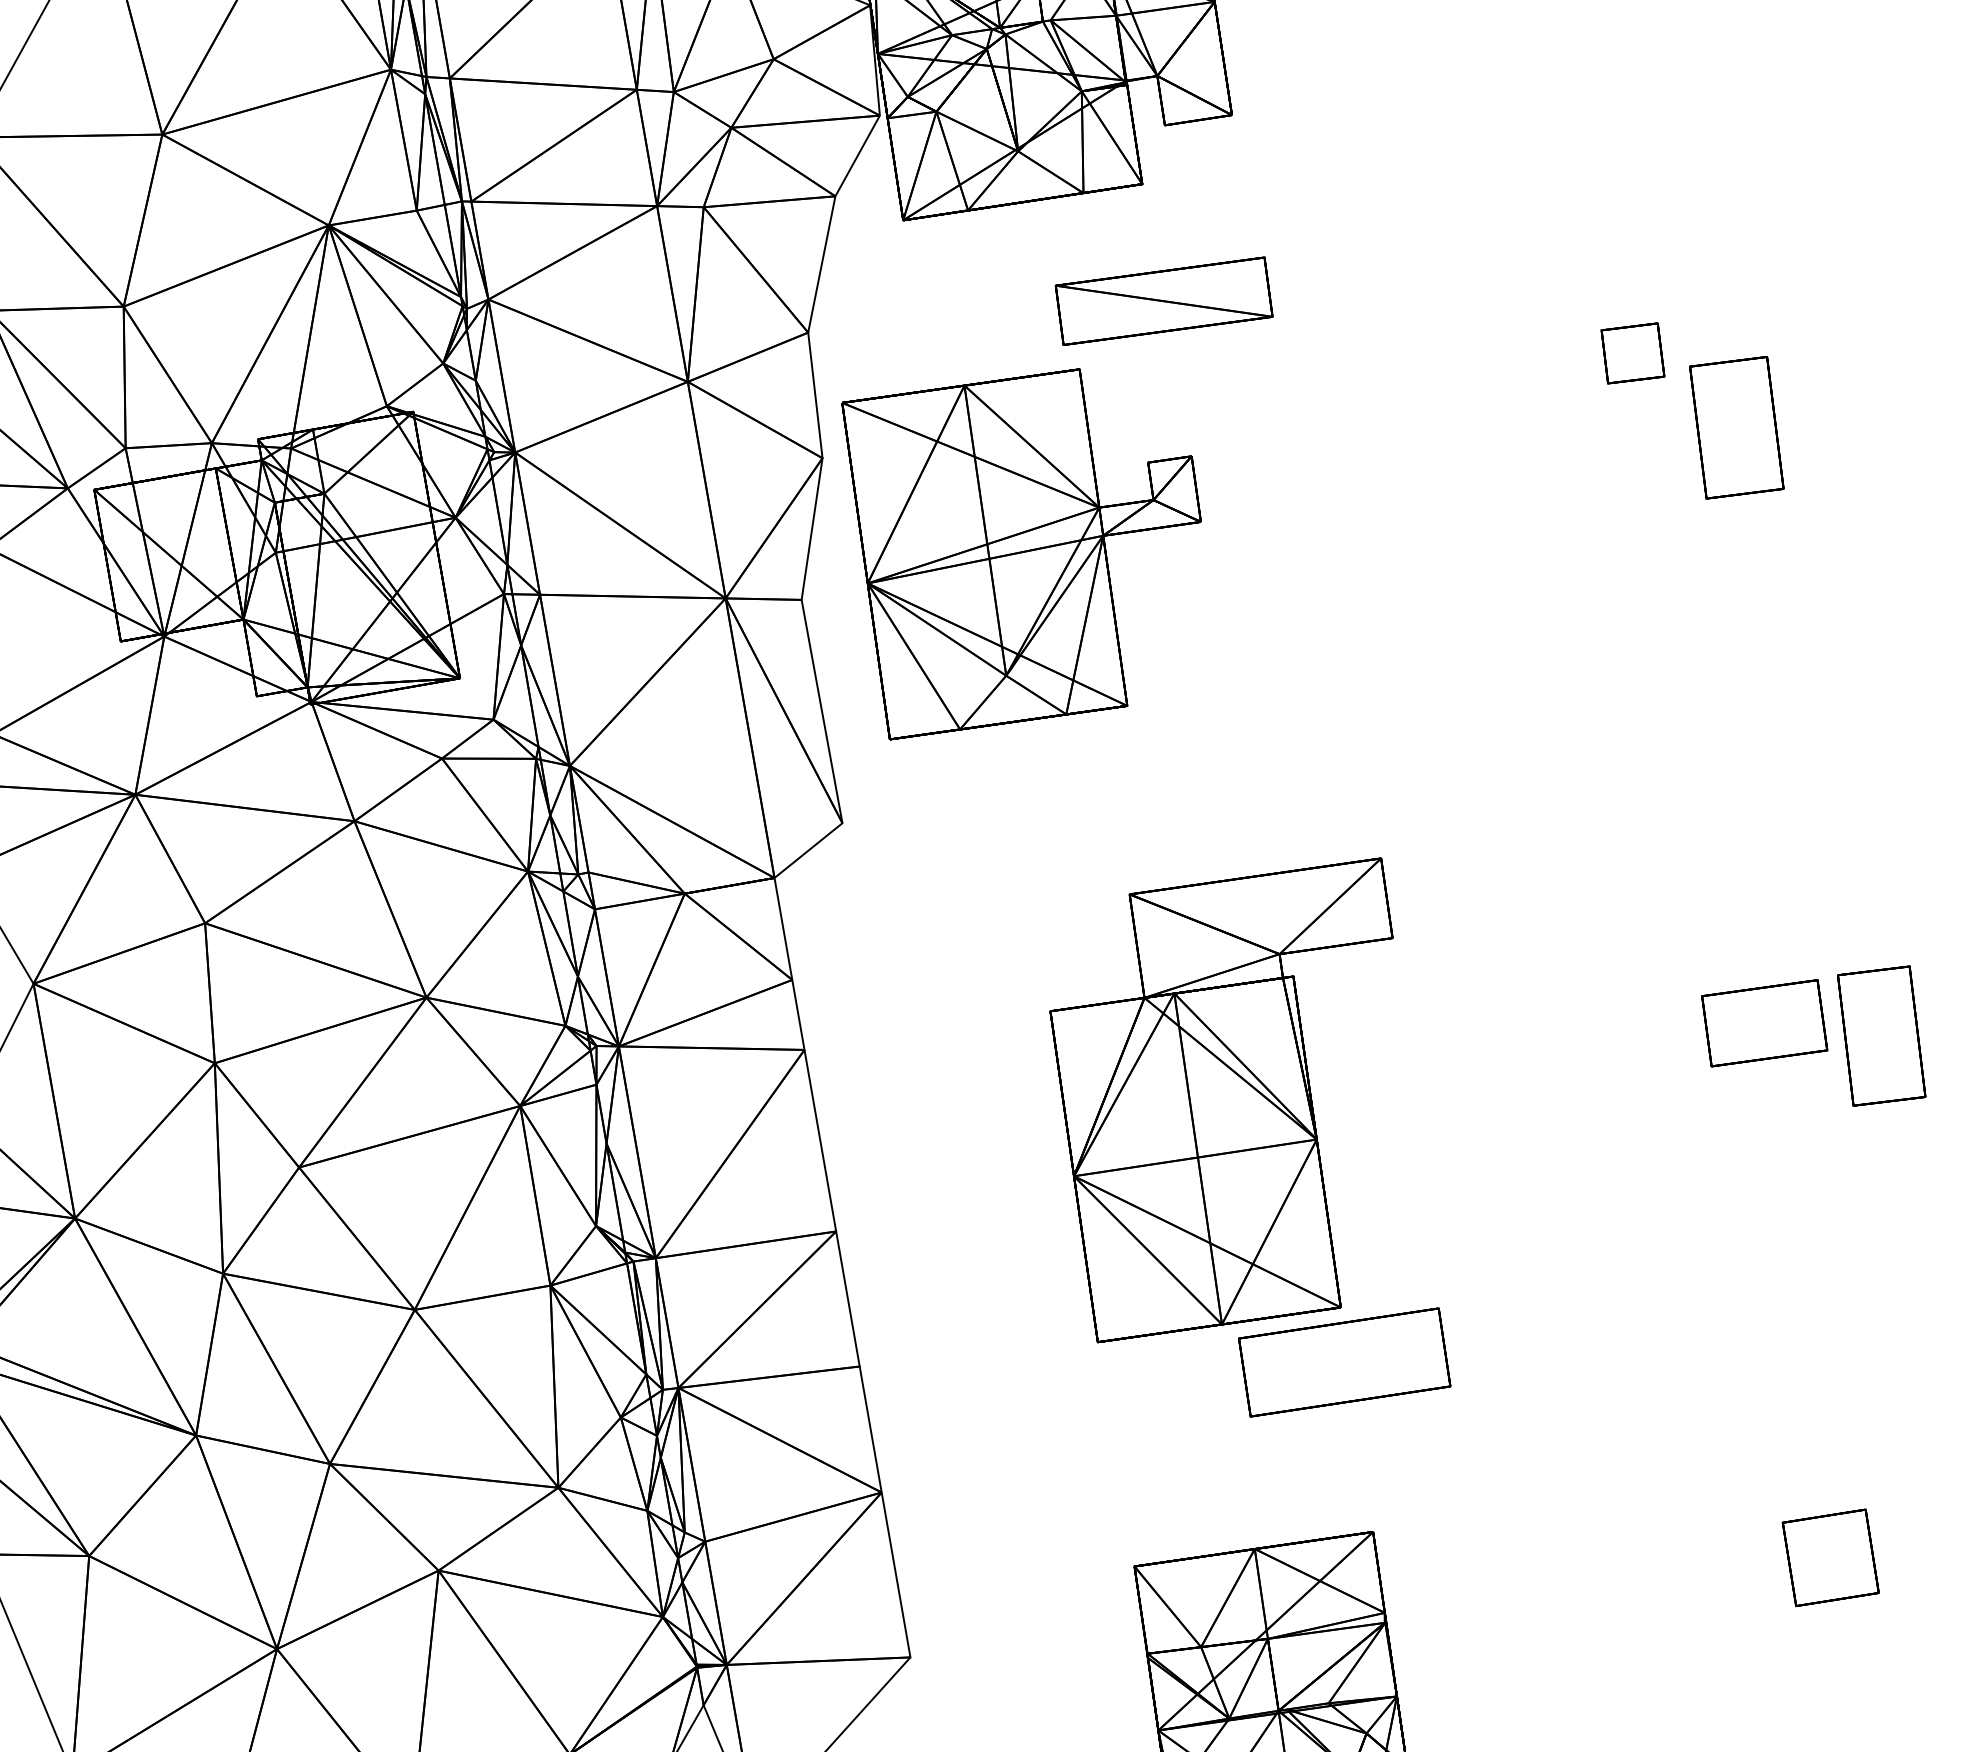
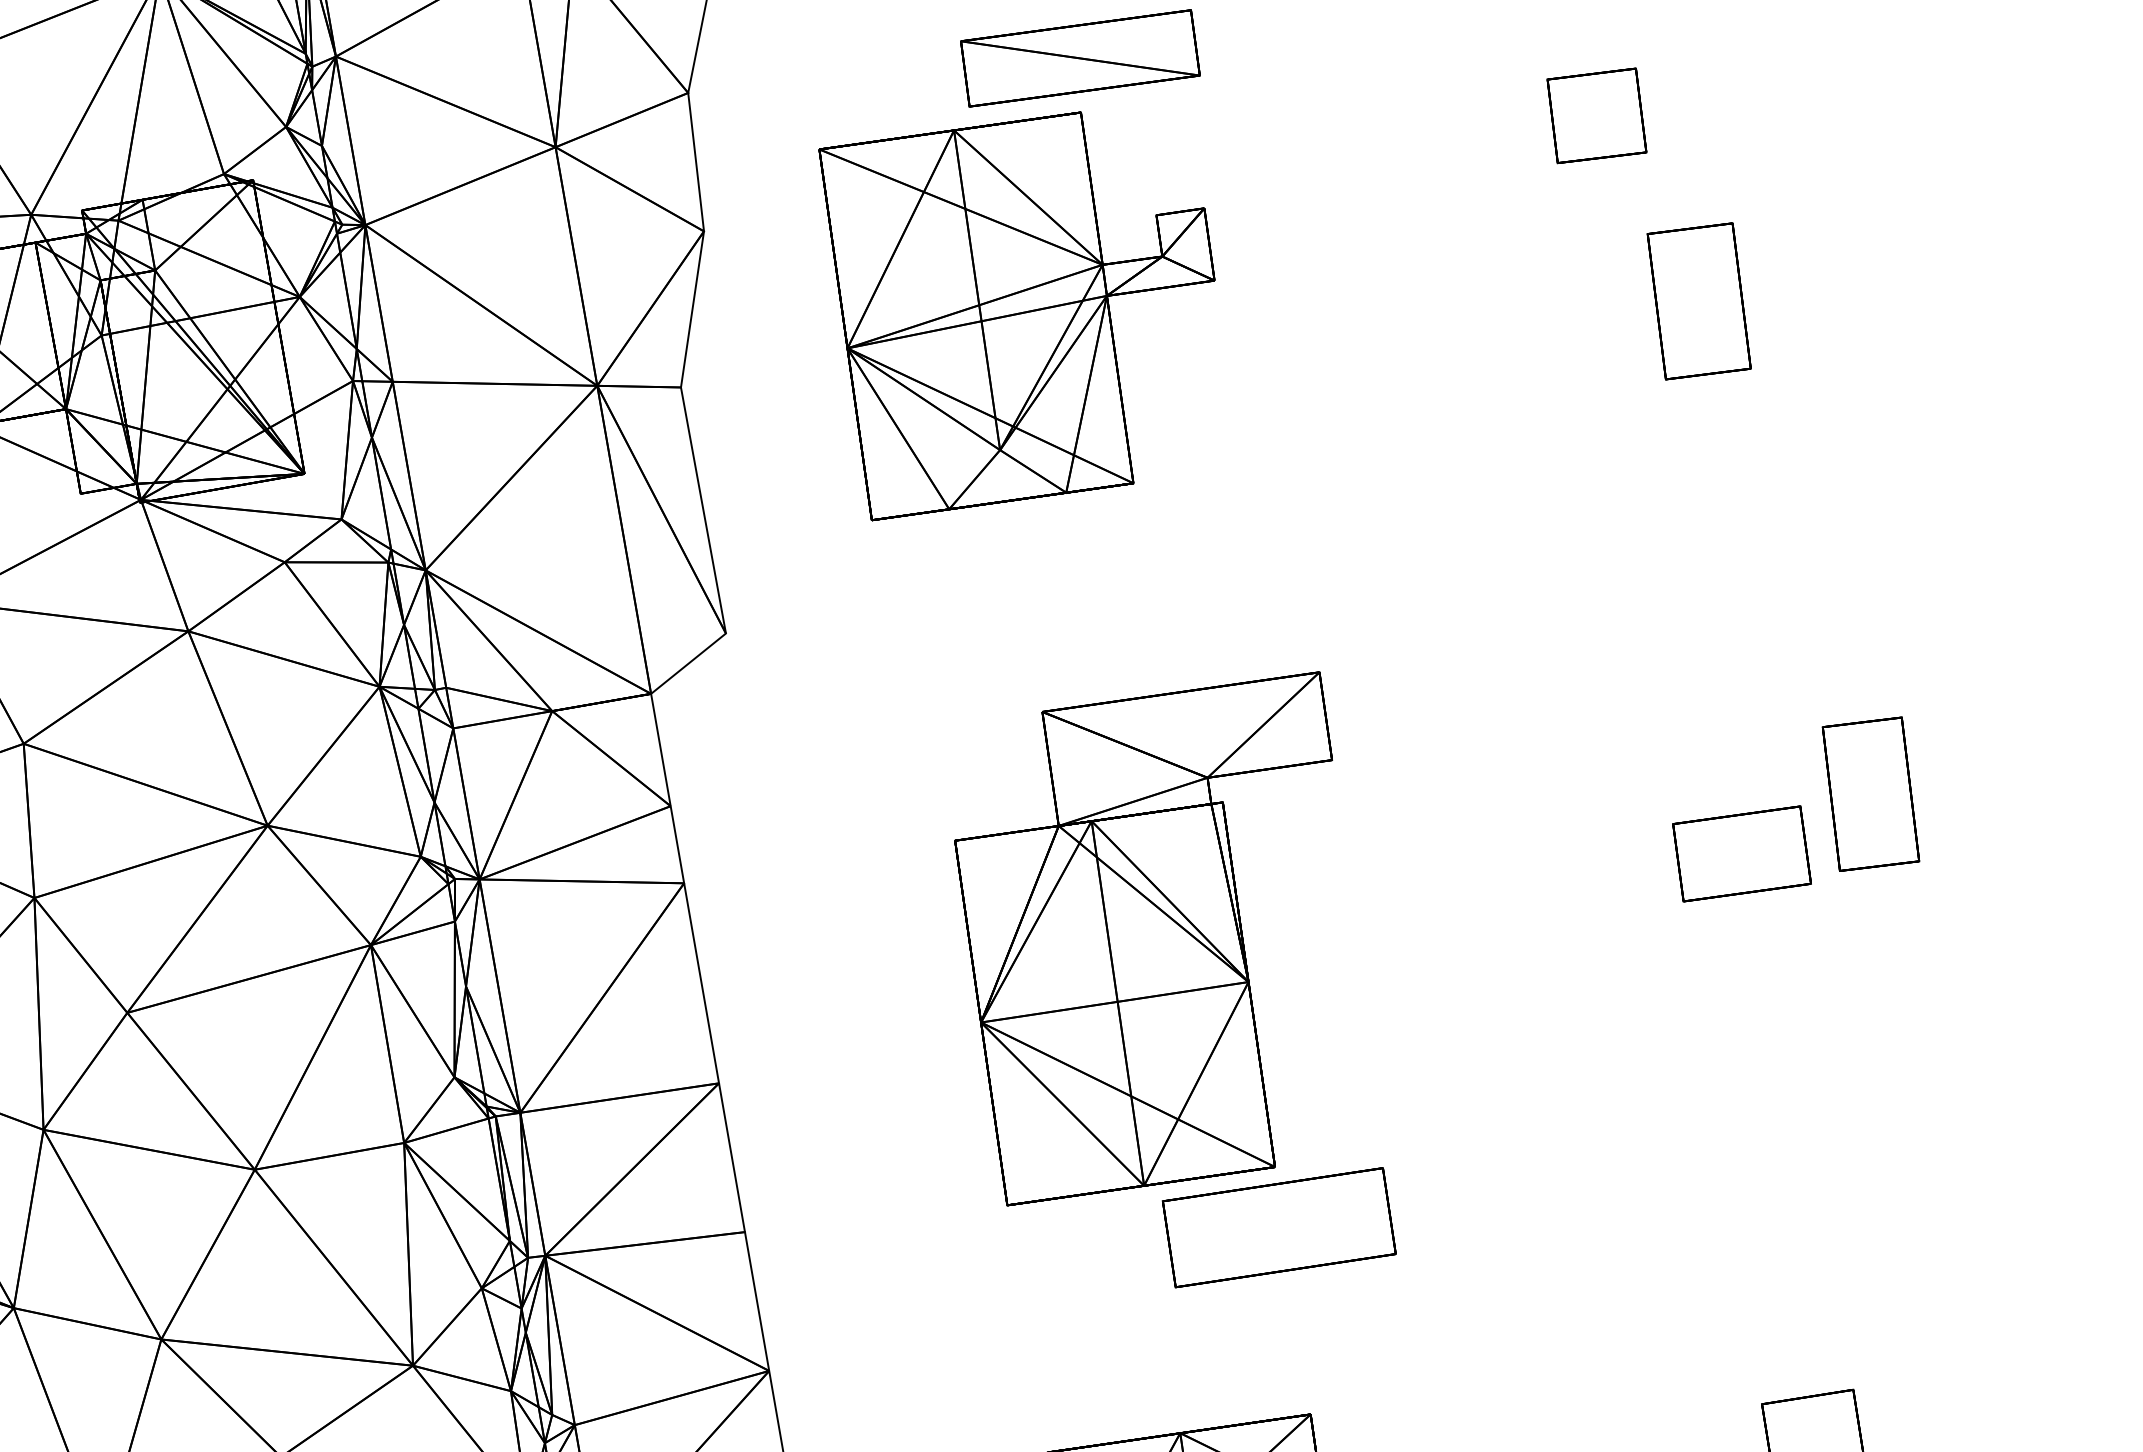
part: (1632, 353) -> (1596, 115), size x1.43
part: (1736, 427) -> (1698, 301), moved
part: (1021, 554) -> (1016, 316), moved
part: (1881, 1035) -> (1870, 793), moved

